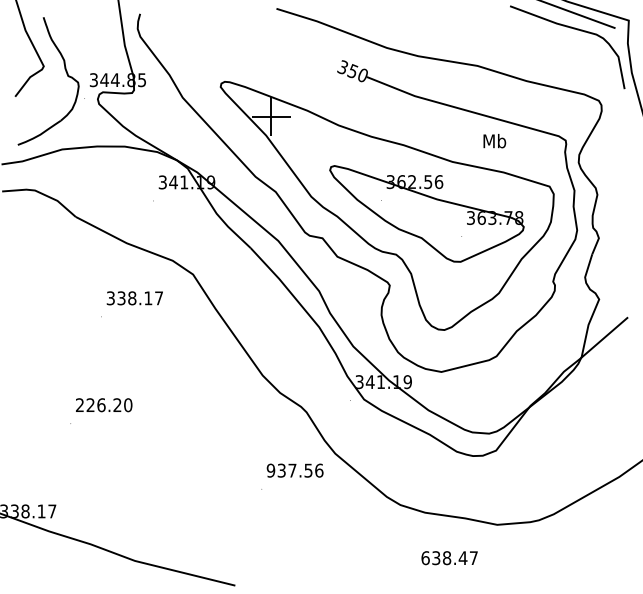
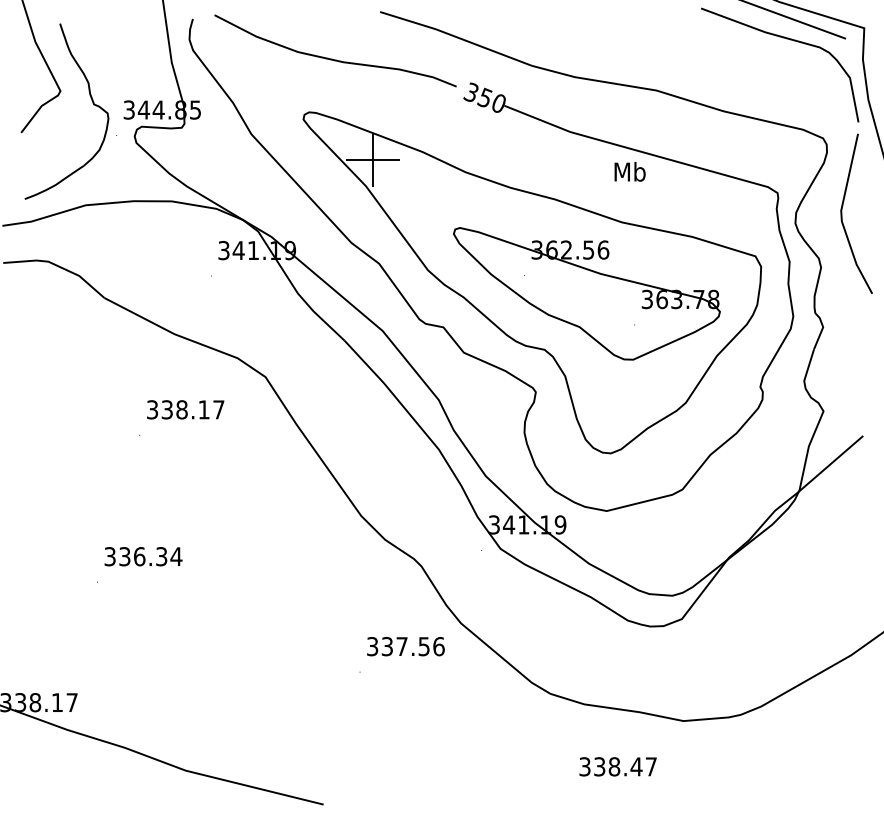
curve: (241, 42) -> (332, 58), added
text: (494, 140) -> (629, 171), moved
line: (612, 155) -> (842, 213), added
text: (104, 405) -> (143, 556), 226.20 -> 336.34
text: (270, 470) -> (372, 646), 937.56 -> 337.56
text: (425, 557) -> (584, 766), 638.47 -> 338.47

